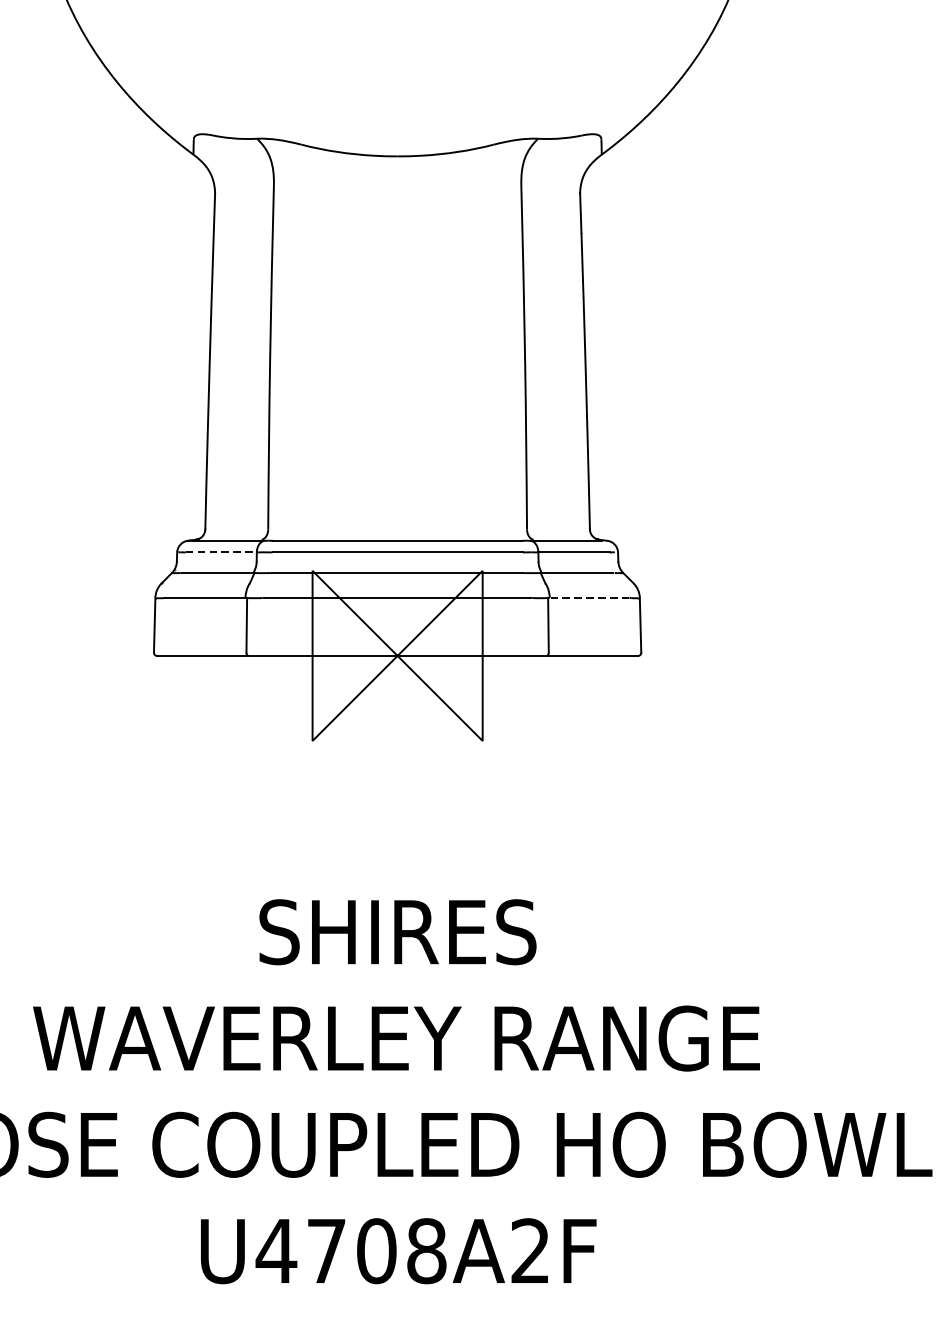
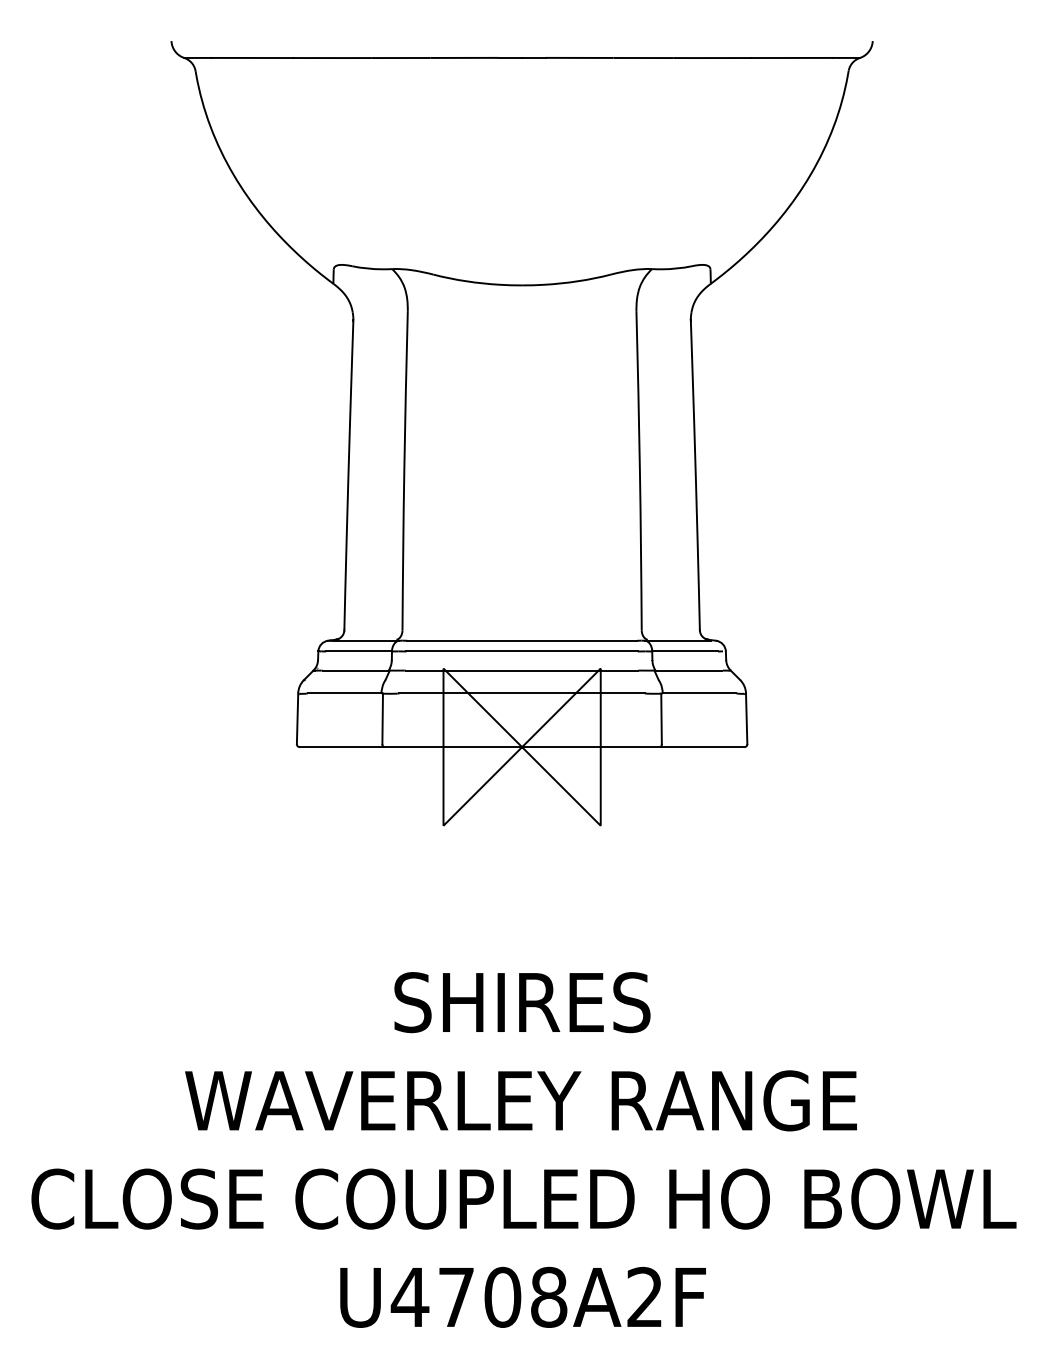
line: (221, 552) -> (359, 651), dashed -> solid
line: (589, 597) -> (699, 693), dashed -> solid

